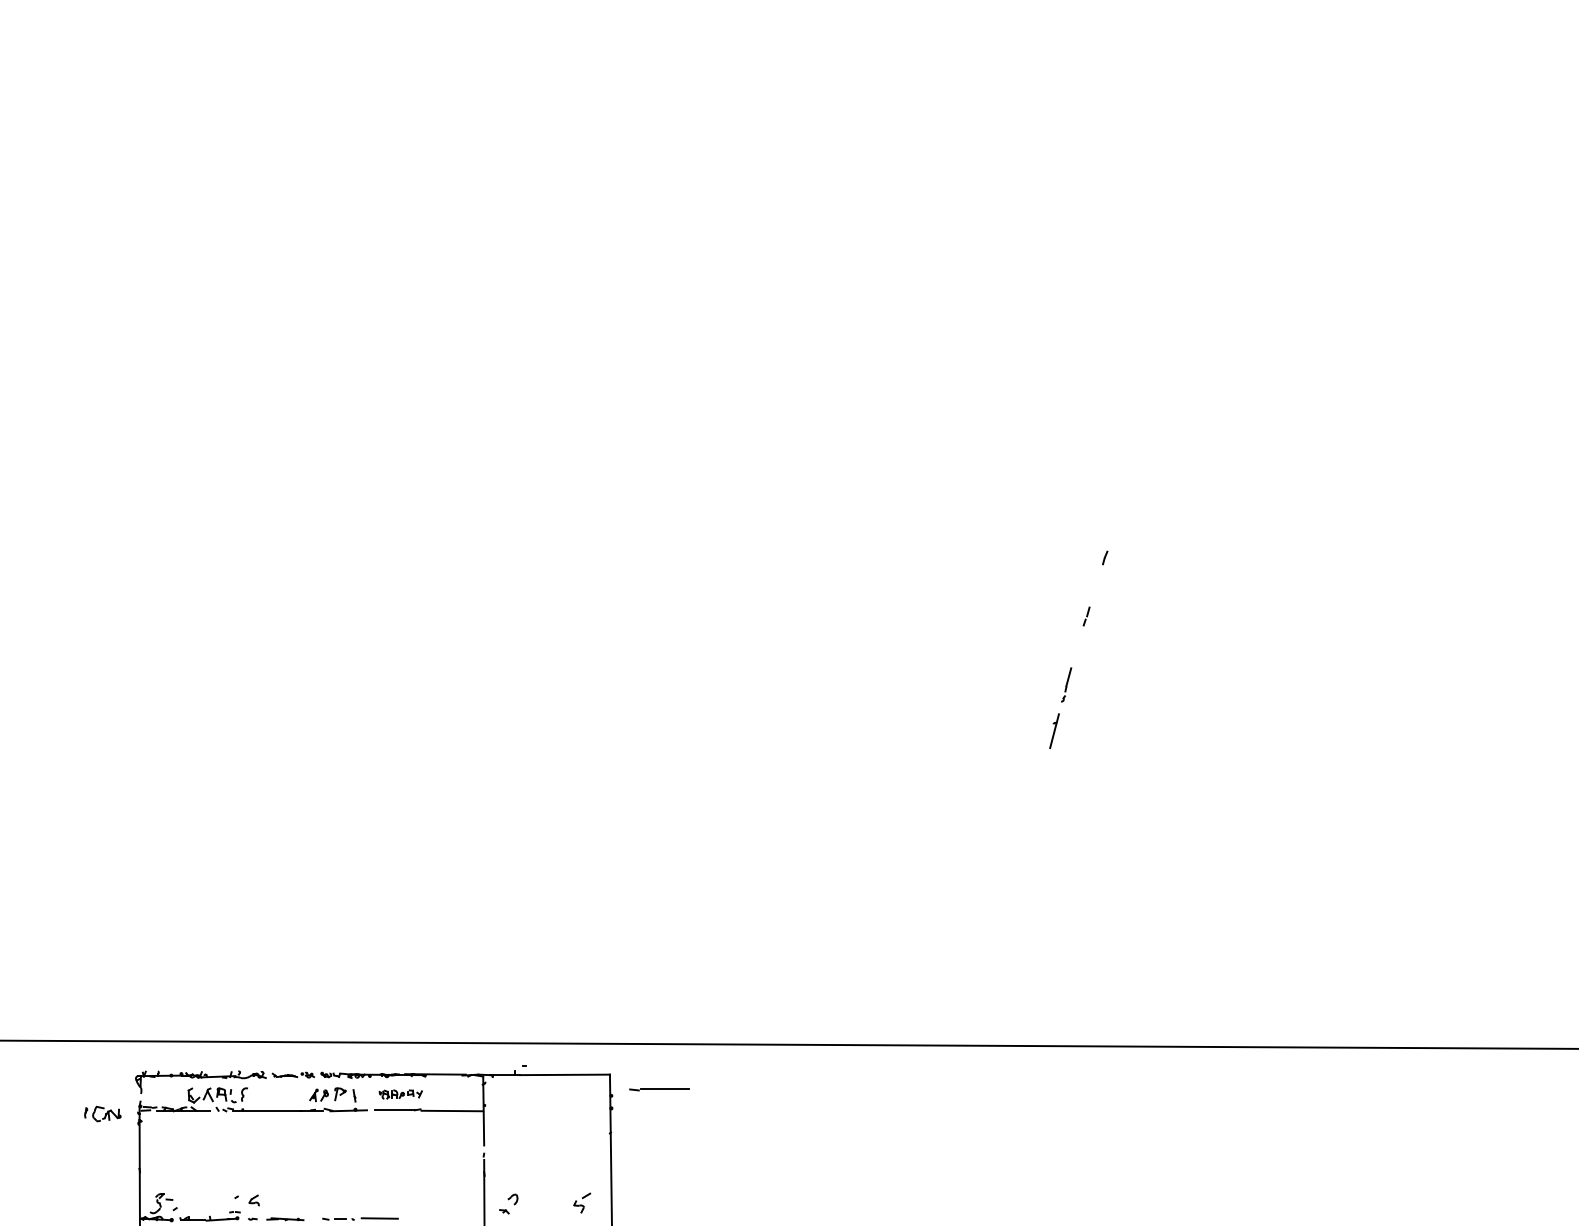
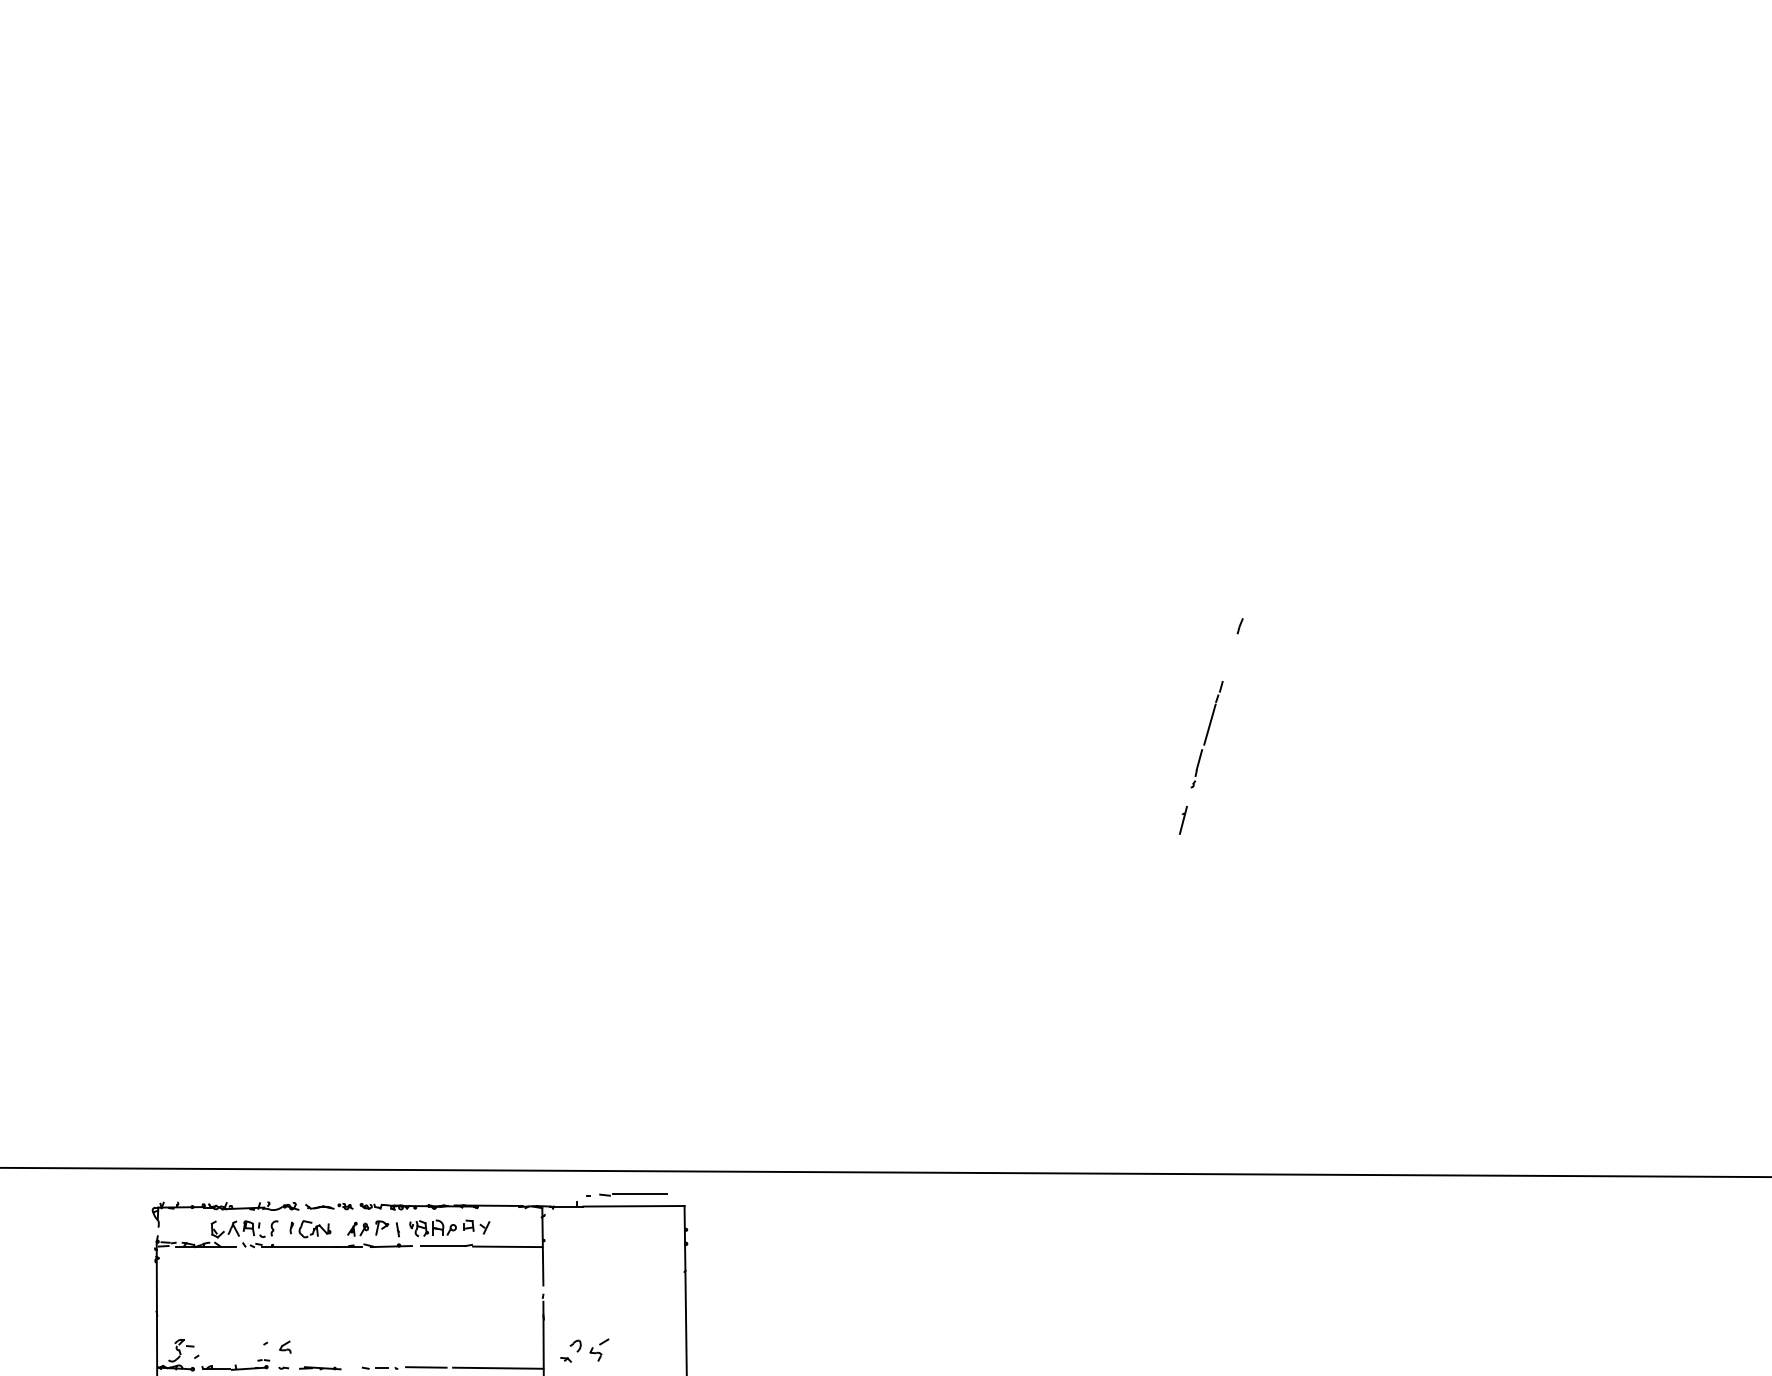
line: (1077, 645) -> (1209, 724), added
part: (1054, 730) -> (1183, 819), size x0.71
part: (659, 1089) -> (633, 1194), moved
part: (400, 1094) -> (449, 1228), size x1.67
part: (102, 1114) -> (310, 1229), moved
part: (582, 1202) -> (599, 1349), moved
line: (444, 1218) -> (498, 1367), added

